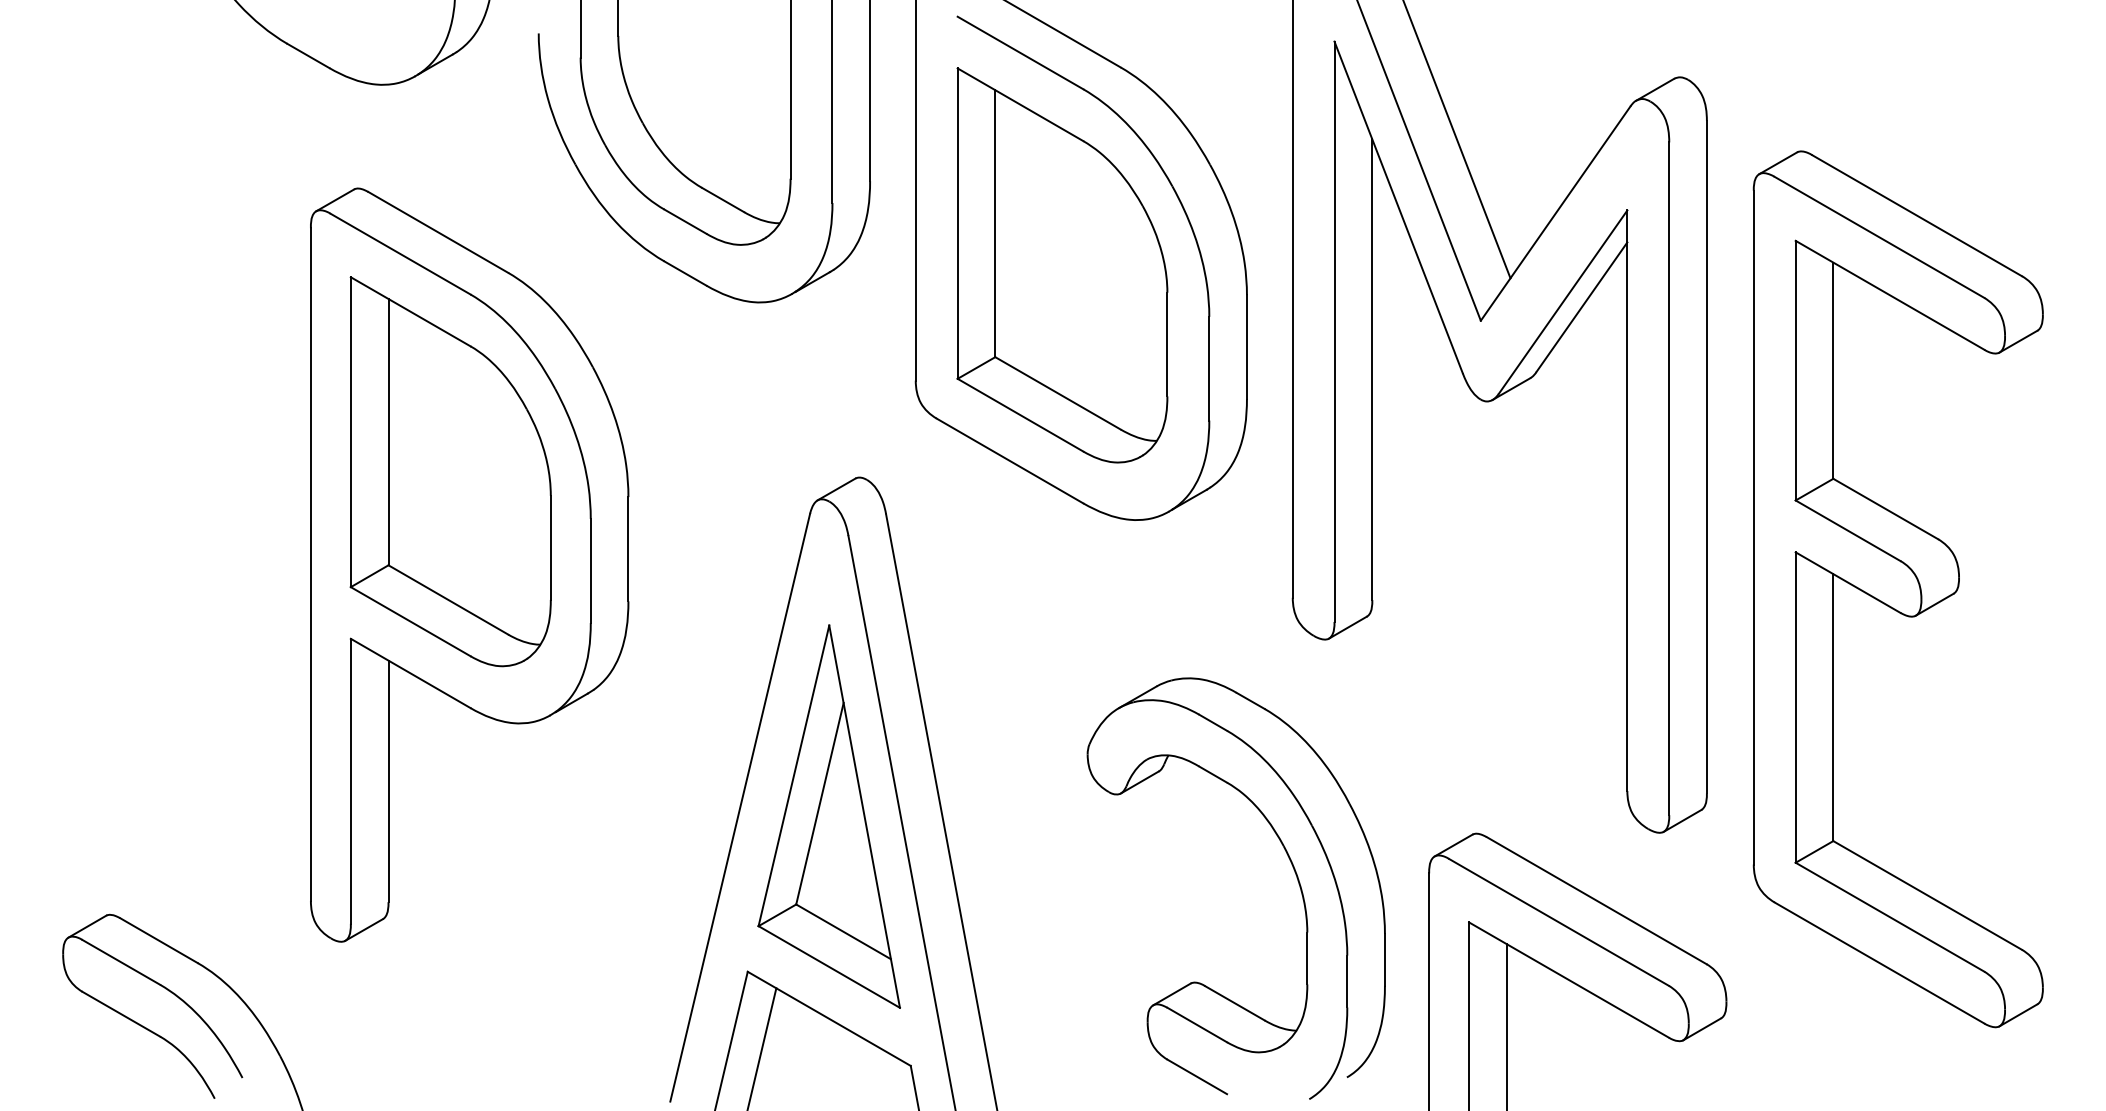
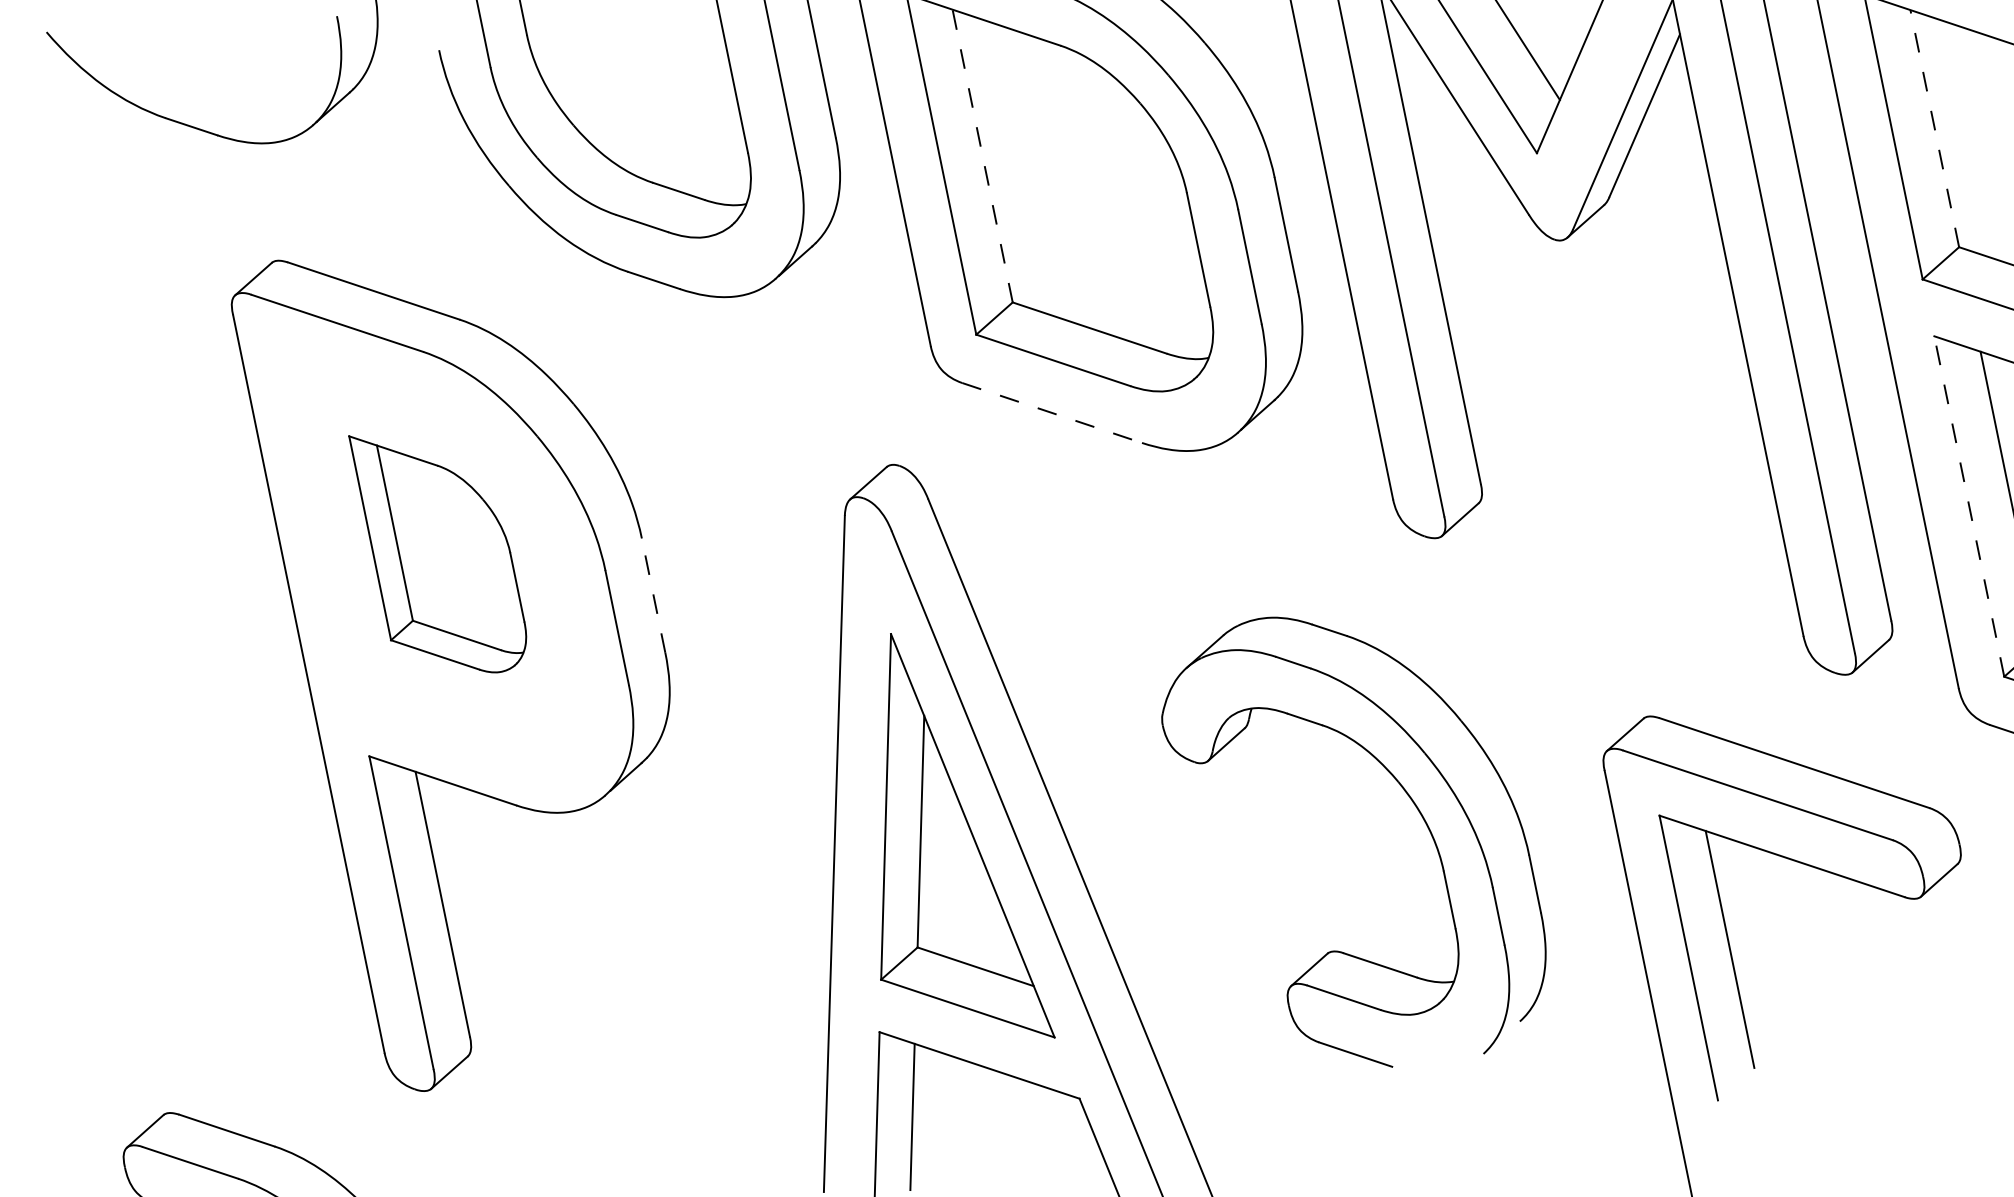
line: (995, 223) -> (982, 155), solid -> dashed
line: (1833, 370) -> (1934, 128), solid -> dashed
line: (1009, 460) -> (1051, 412), solid -> dashed
part: (450, 471) -> (440, 550), size x0.6
line: (628, 548) -> (653, 594), solid -> dashed
line: (1795, 707) -> (1969, 506), solid -> dashed
part: (1292, 867) -> (1412, 803), moved

